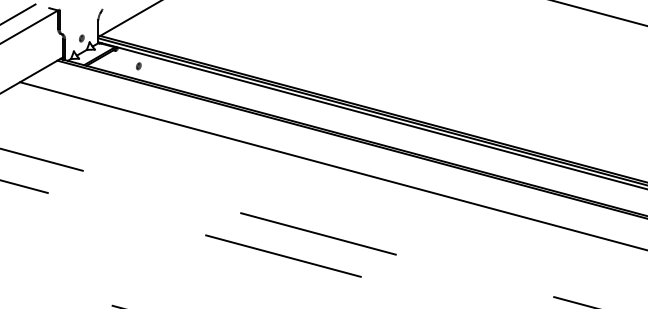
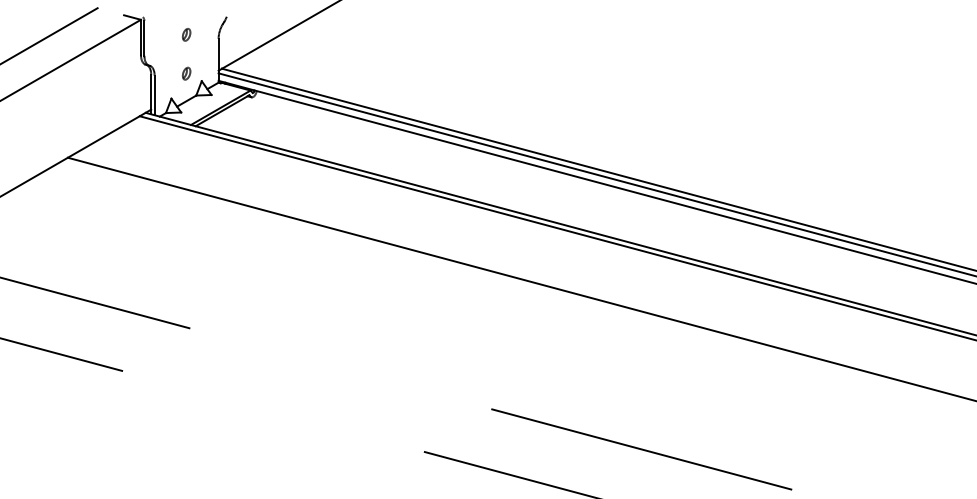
part: (138, 66) -> (186, 35), moved

